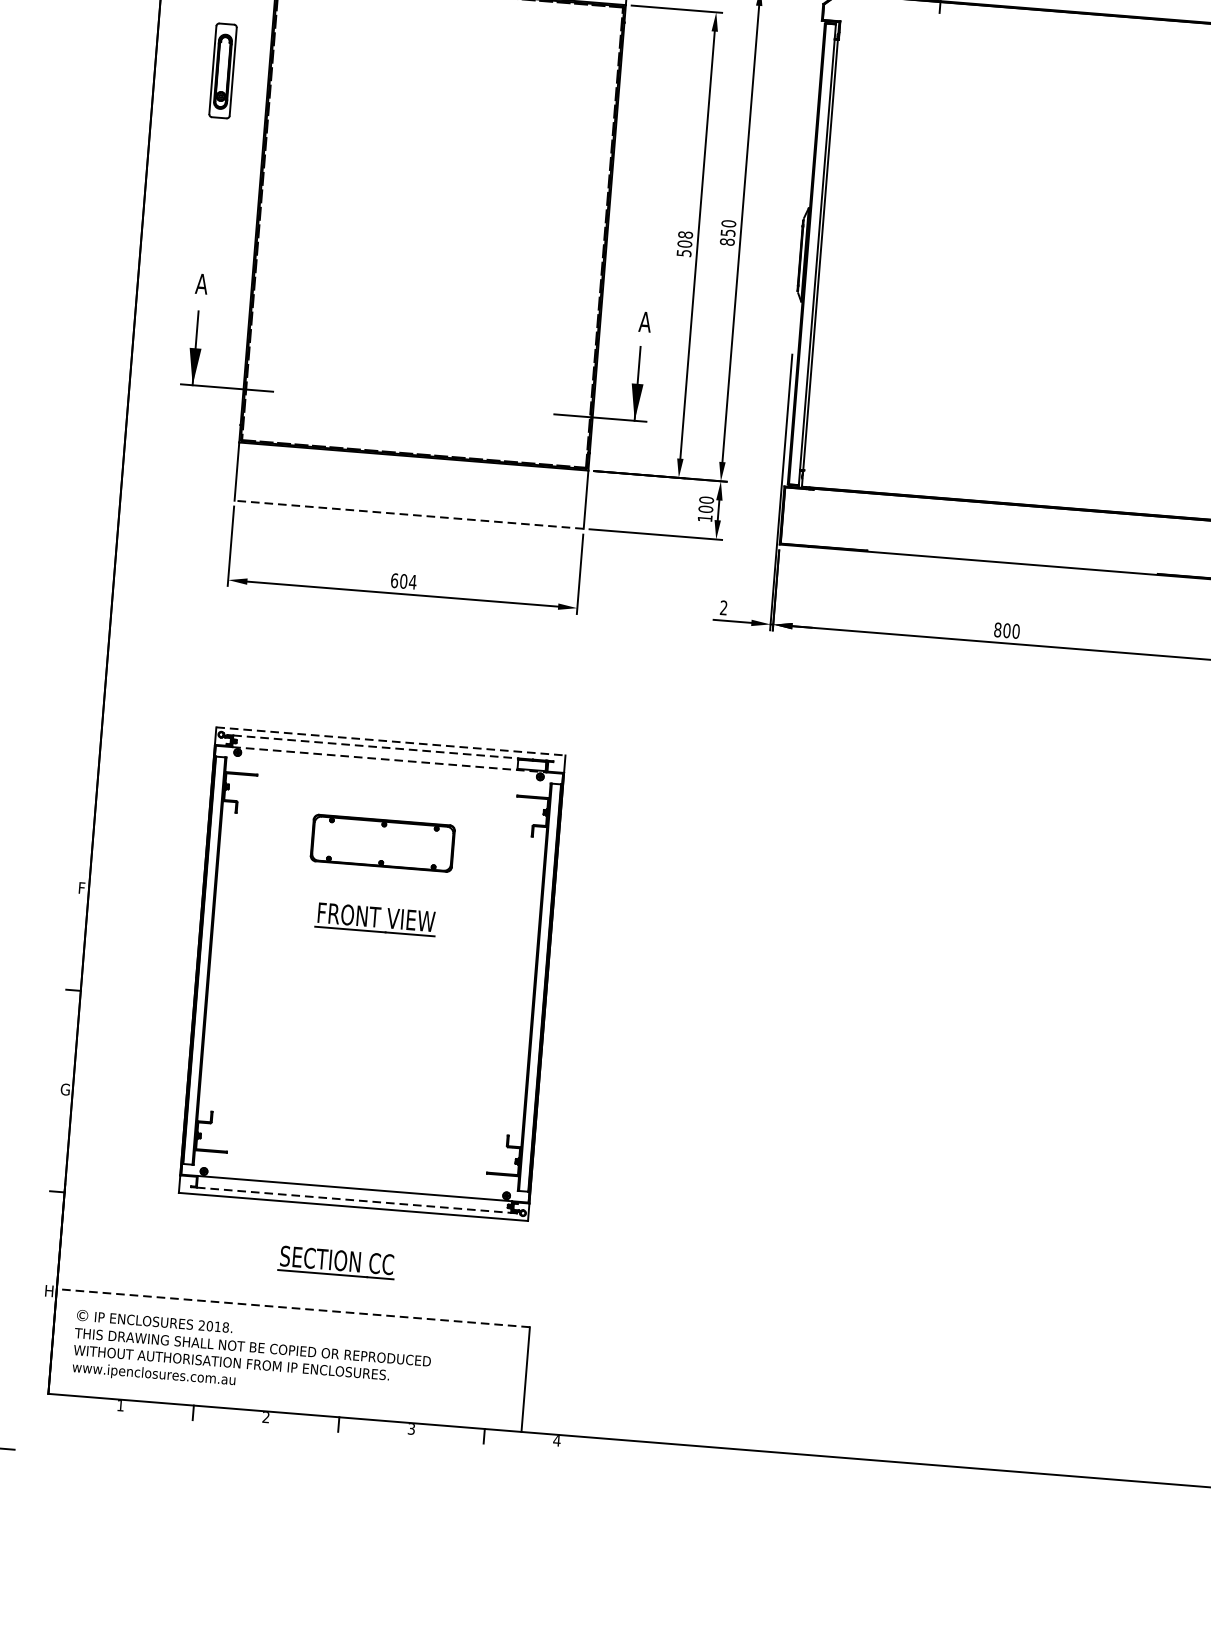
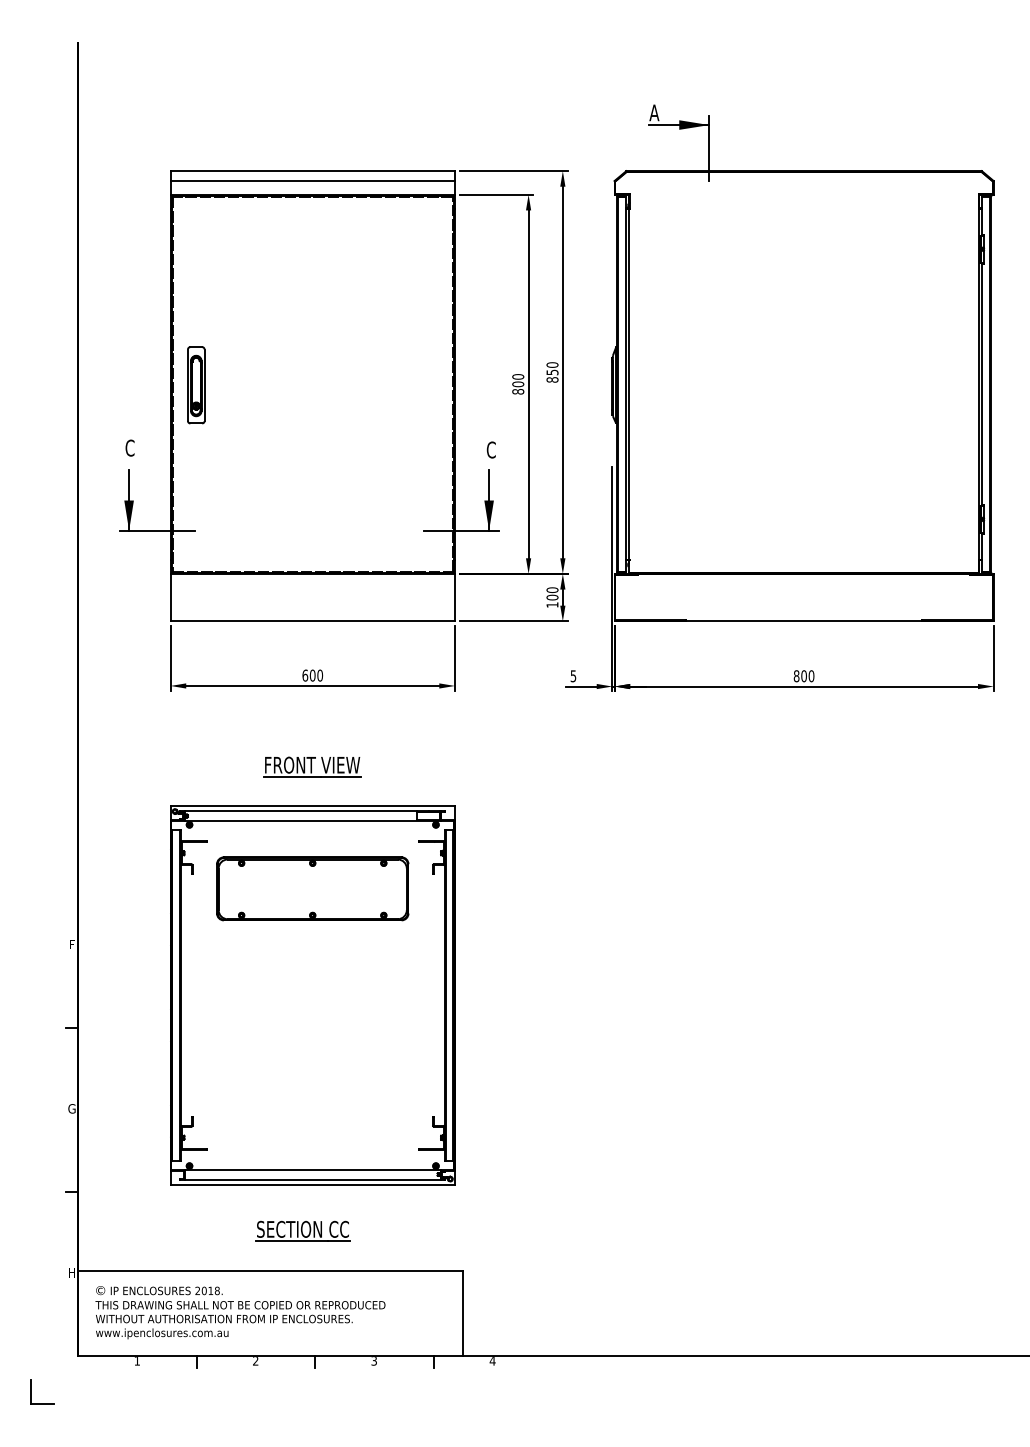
part: (223, 71) -> (196, 385), moved
text: (685, 244) -> (518, 384), 508 -> 800
text: (201, 283) -> (129, 447), A -> C
text: (645, 321) -> (491, 449), A -> C
line: (408, 514) -> (312, 621), dashed -> solid
text: (413, 582) -> (320, 675), 604 -> 600
text: (723, 608) -> (573, 676), 2 -> 5
line: (391, 740) -> (313, 805), dashed -> solid
line: (376, 747) -> (301, 811), dashed -> solid
line: (389, 759) -> (312, 820), dashed -> solid
part: (382, 842) -> (312, 888), size x1.67
part: (376, 918) -> (312, 766), moved
line: (353, 1200) -> (312, 1179), dashed -> solid
line: (293, 1307) -> (270, 1270), dashed -> solid

